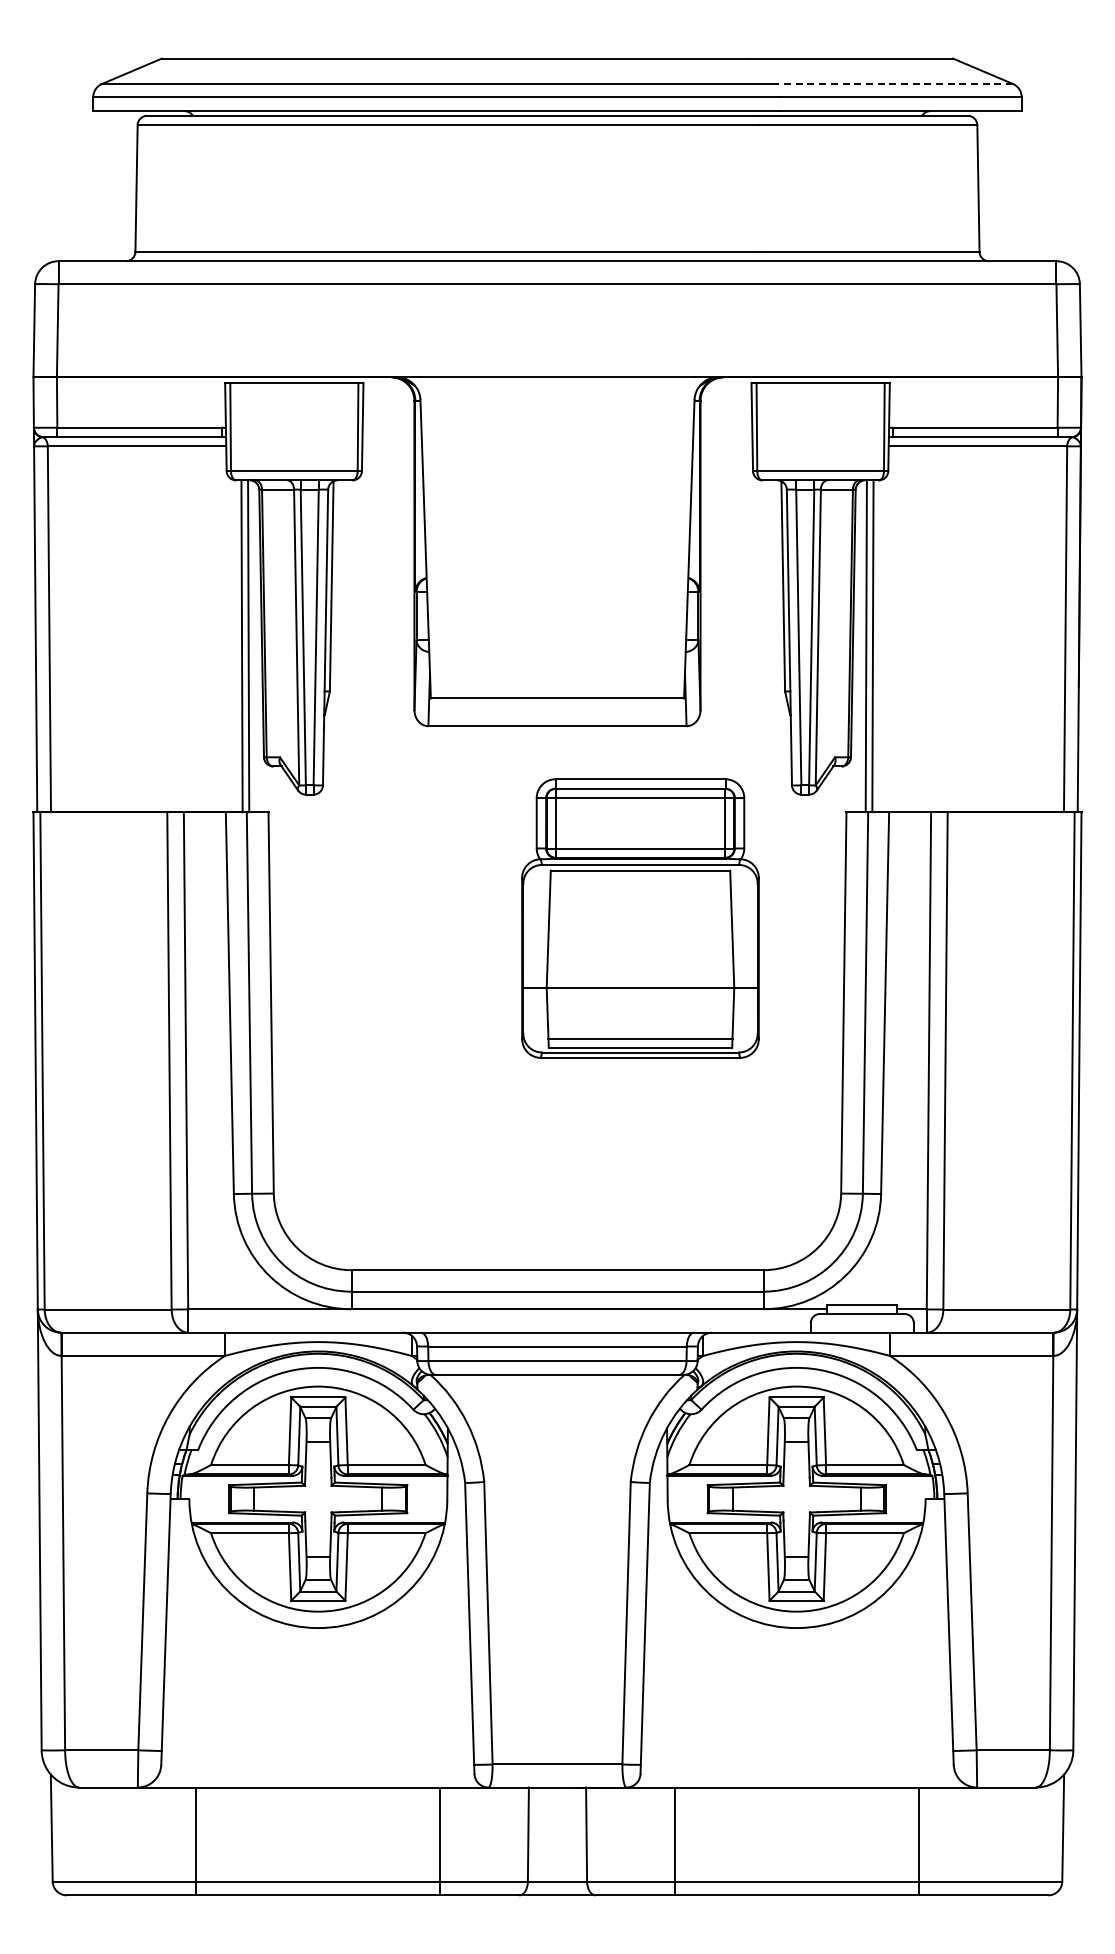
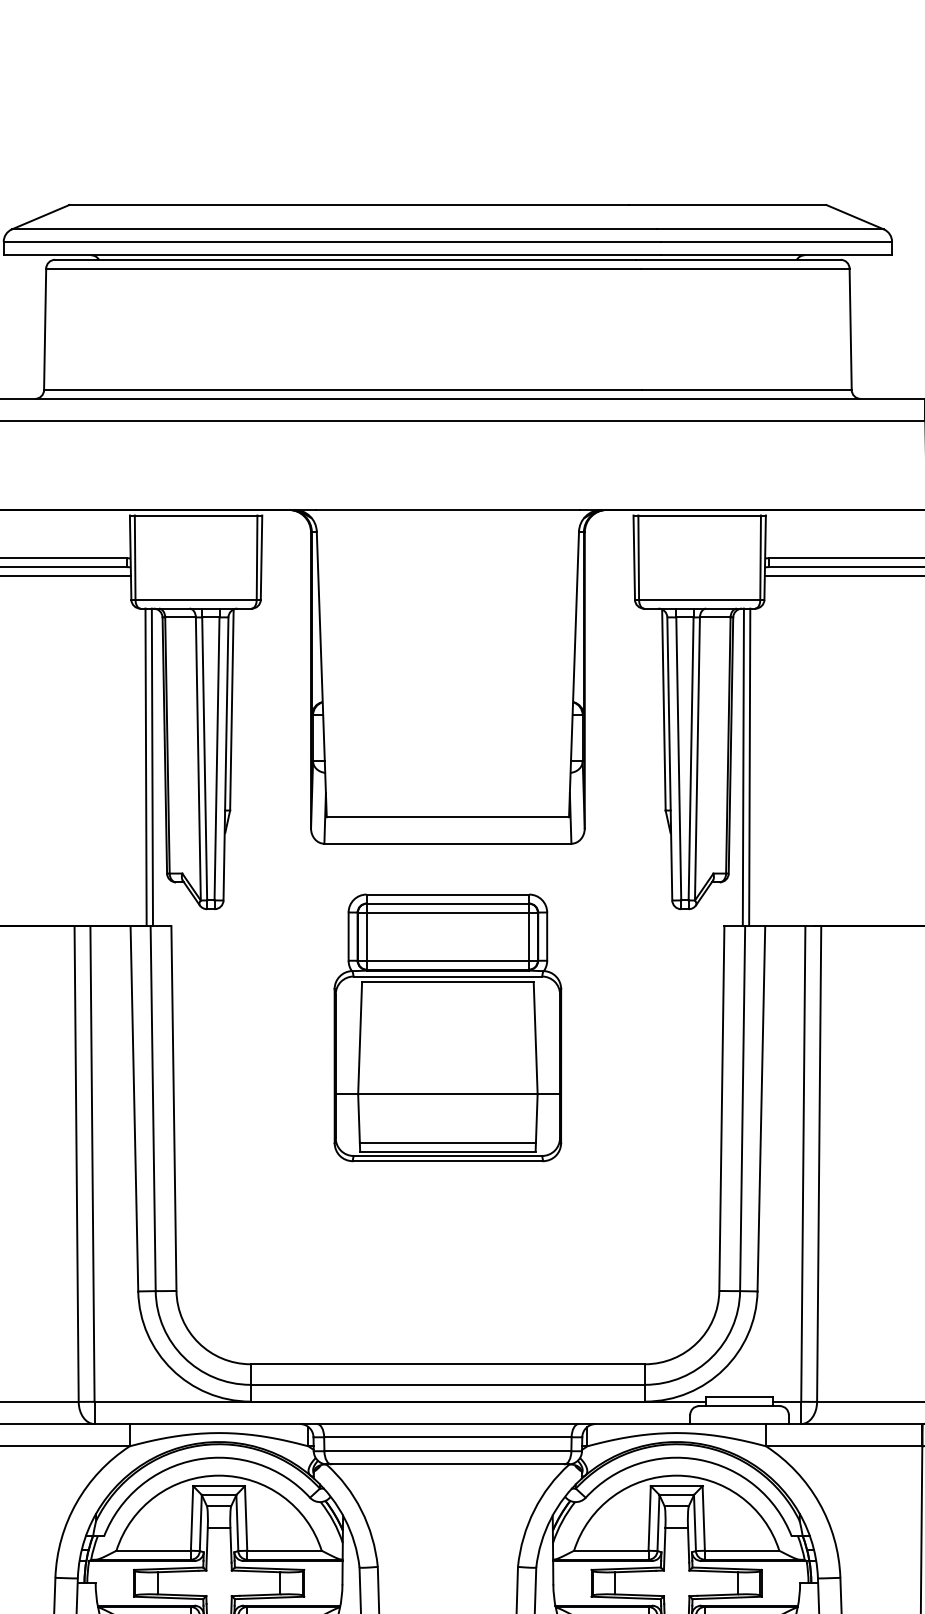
line: (894, 84) -> (770, 229), dashed -> solid
part: (640, 918) -> (447, 1027), moved

